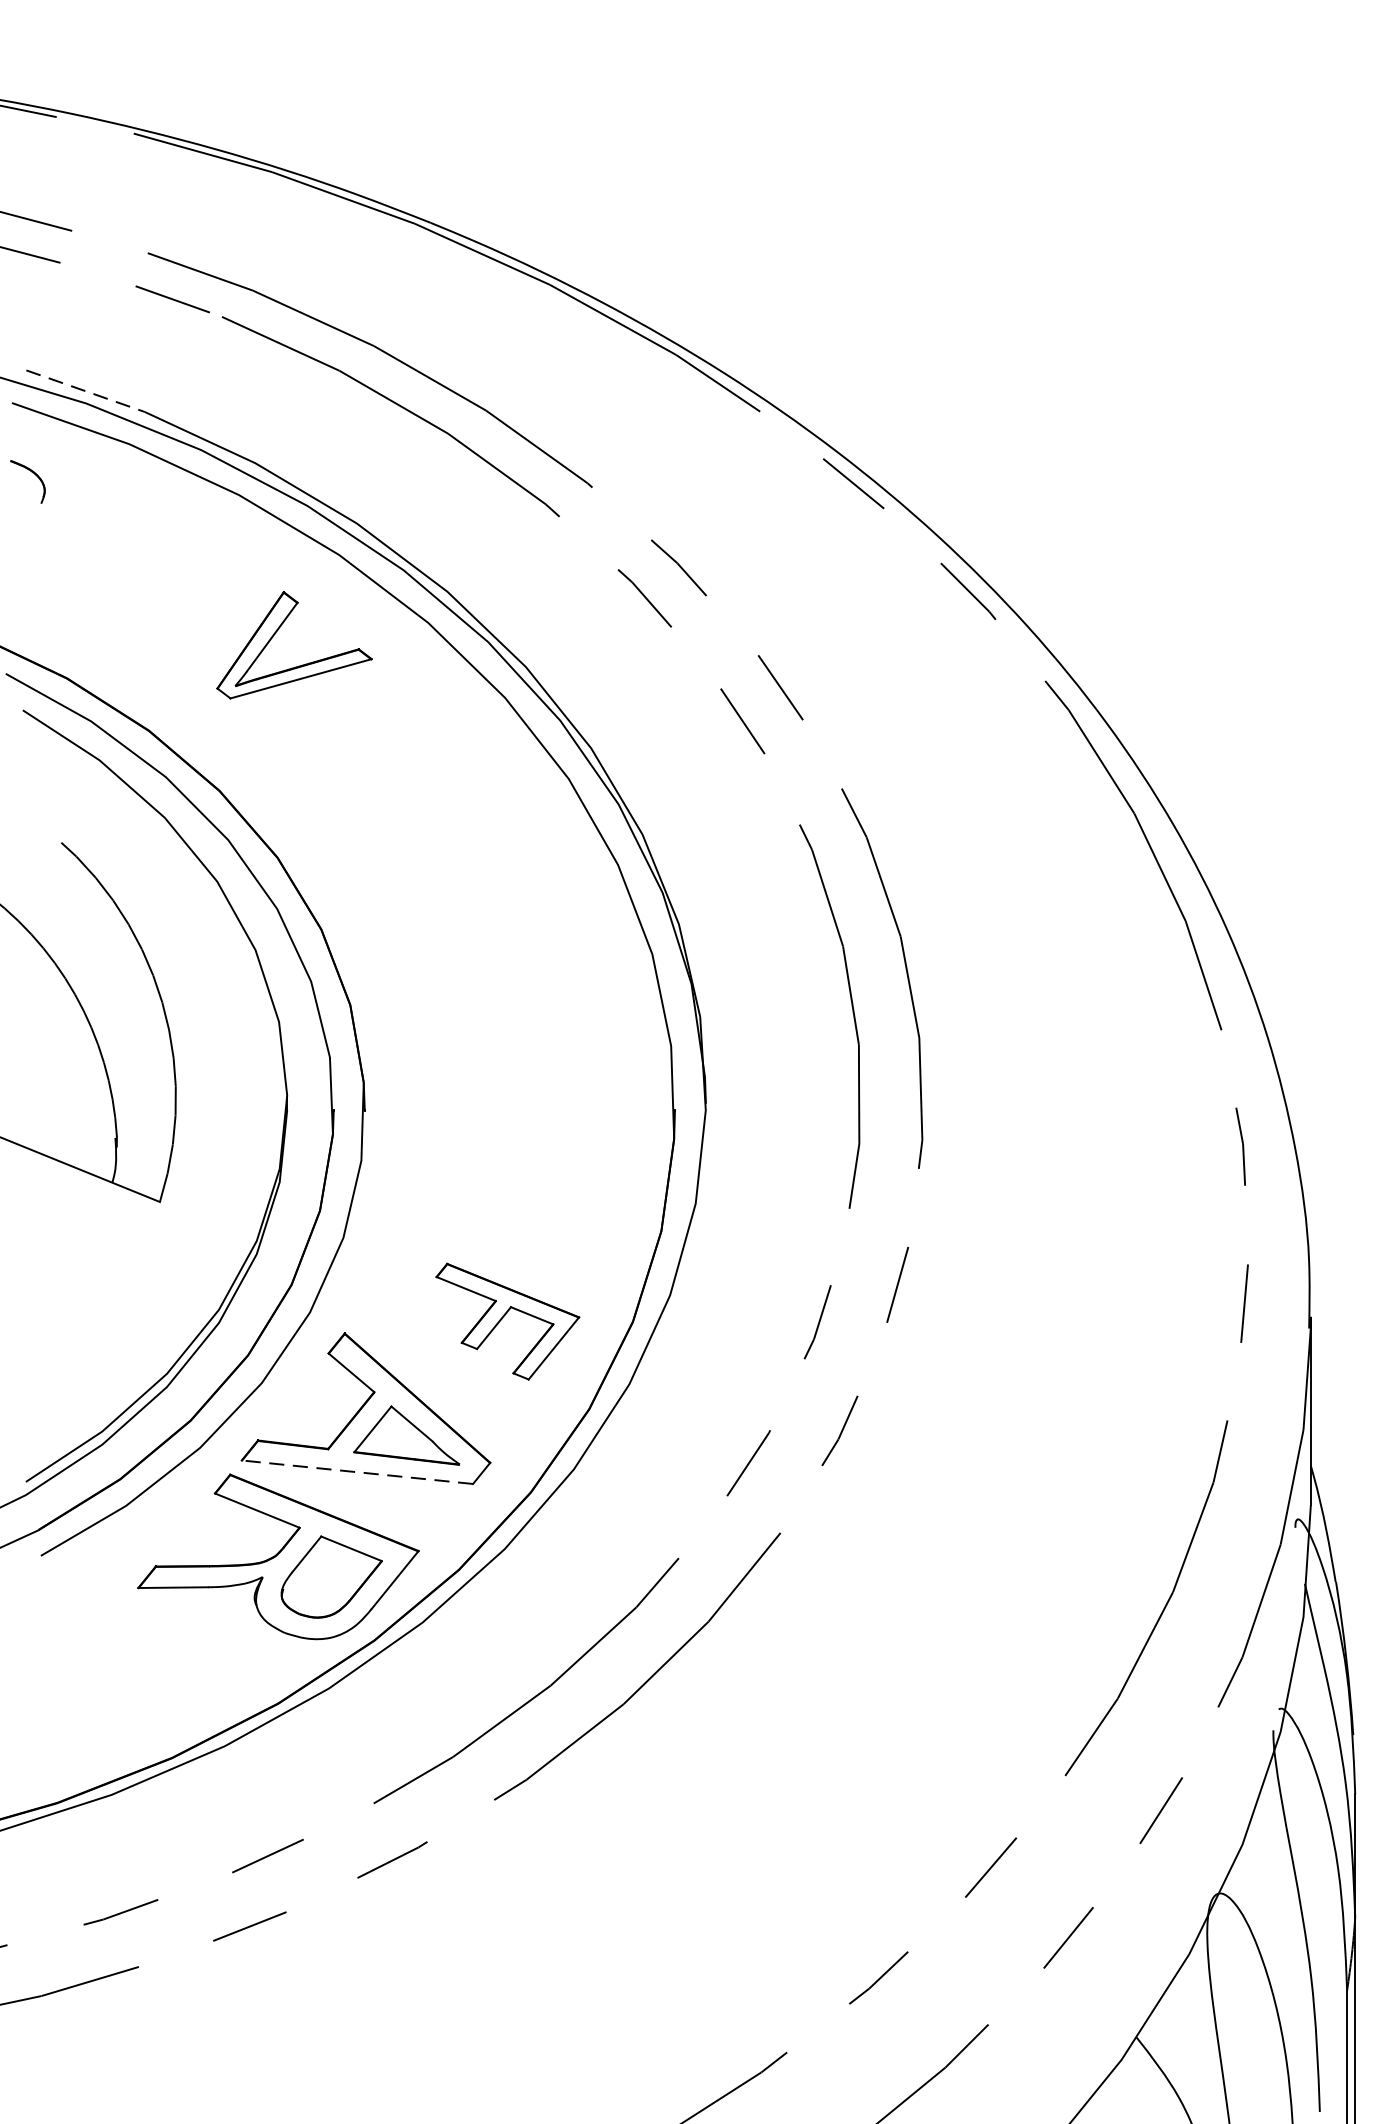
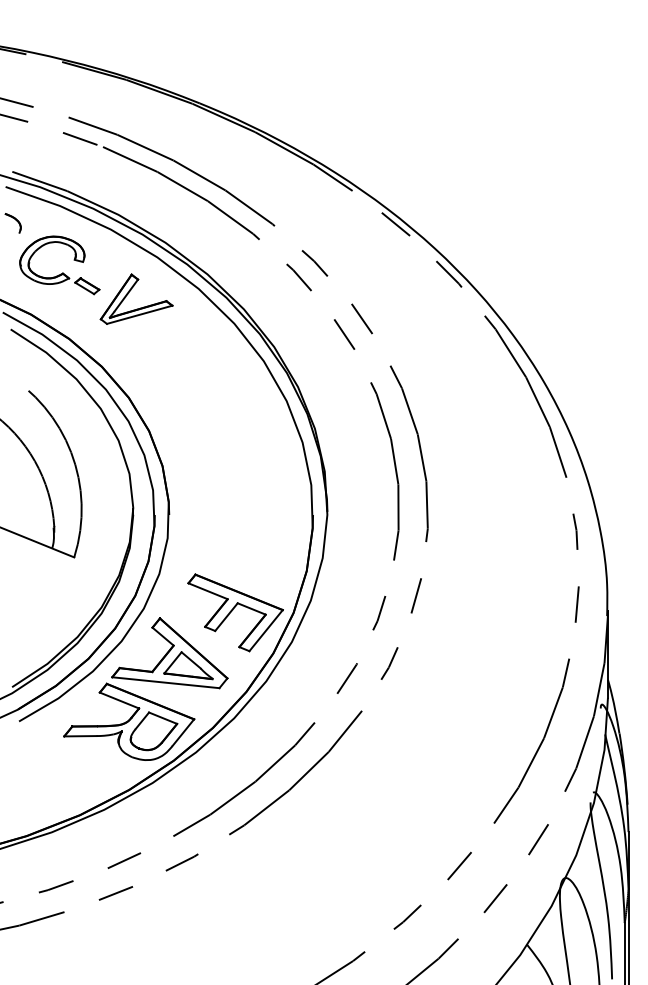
line: (87, 391) -> (40, 181), dashed -> solid
part: (134, 587) -> (62, 272), added
part: (507, 1320) -> (235, 612), size x1.43
line: (356, 1471) -> (165, 682), dashed -> solid

